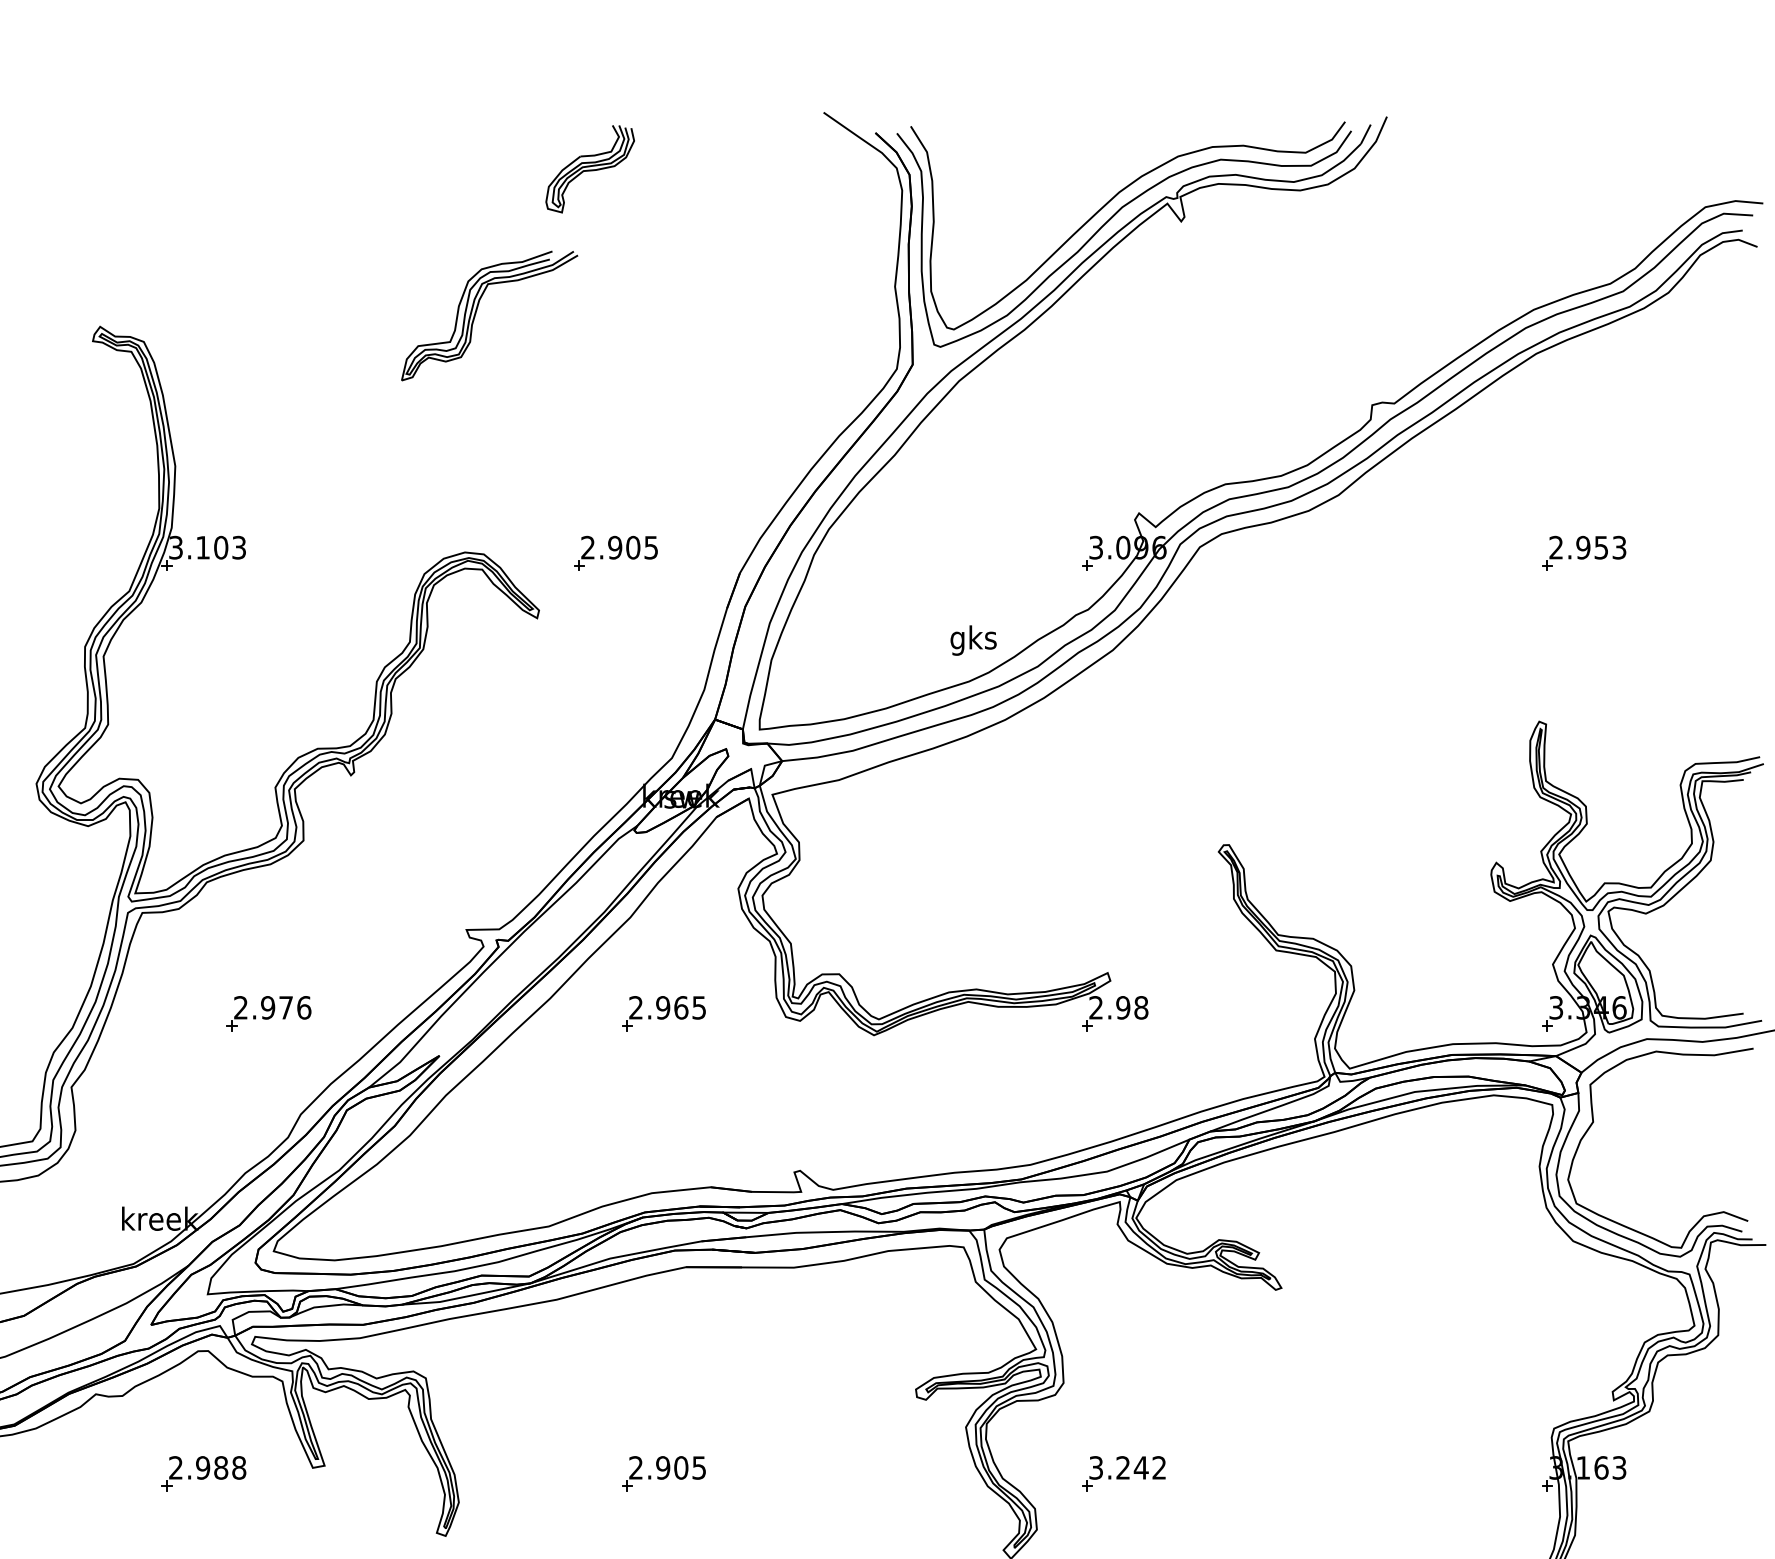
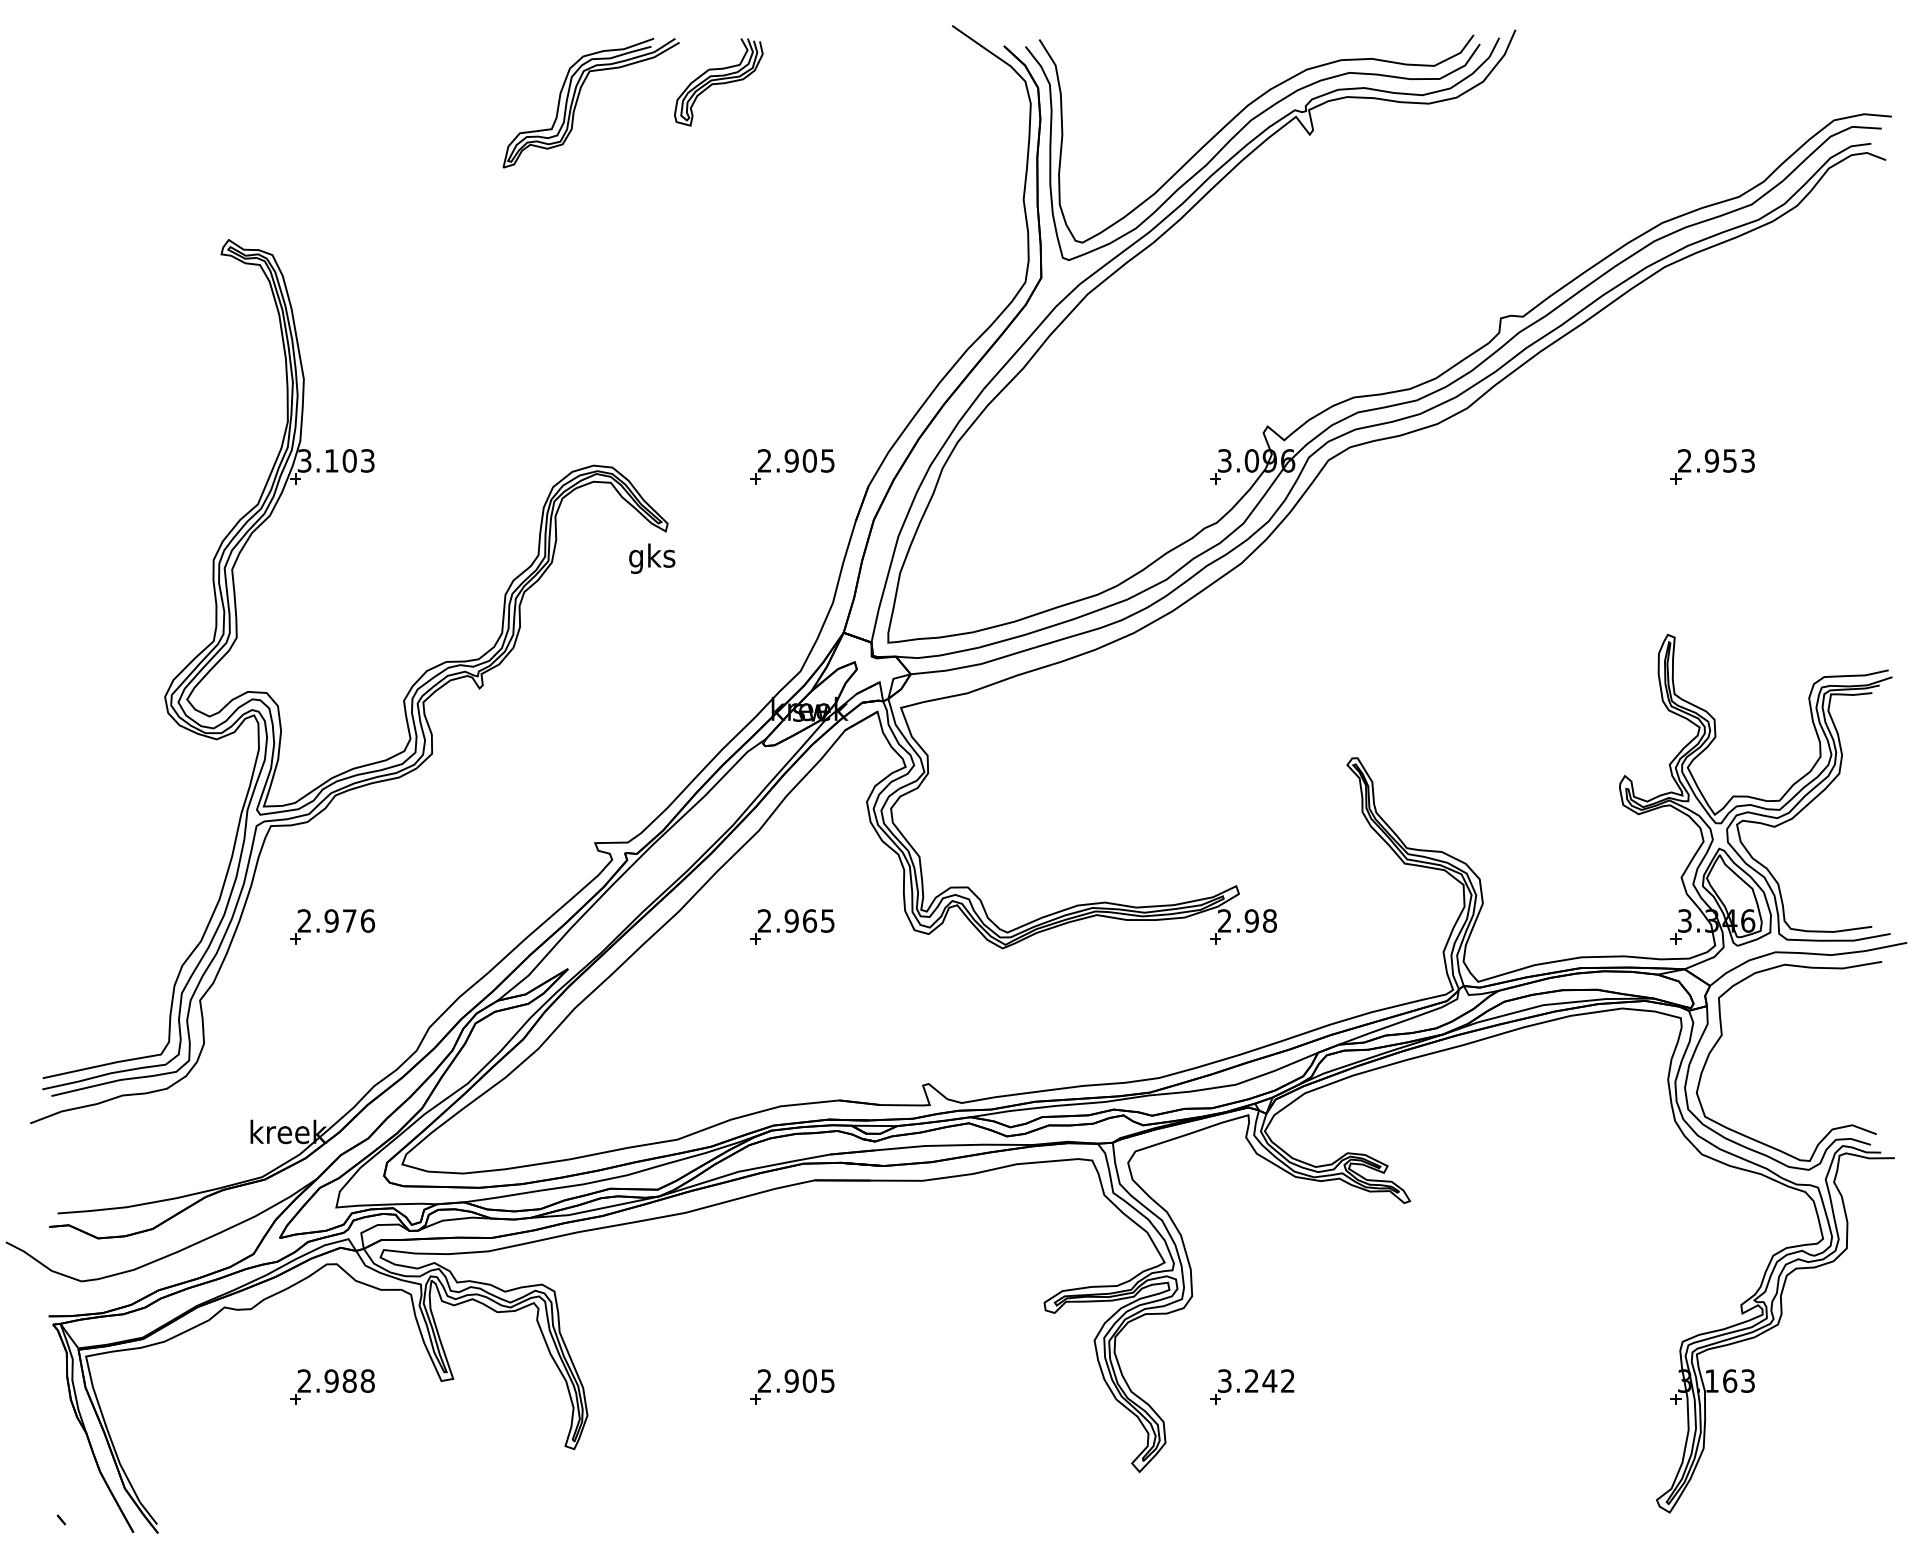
part: (476, 312) -> (578, 99), moved
part: (615, 553) -> (792, 466), moved
text: (973, 640) -> (652, 558), moved
part: (268, 1013) -> (332, 926), moved

